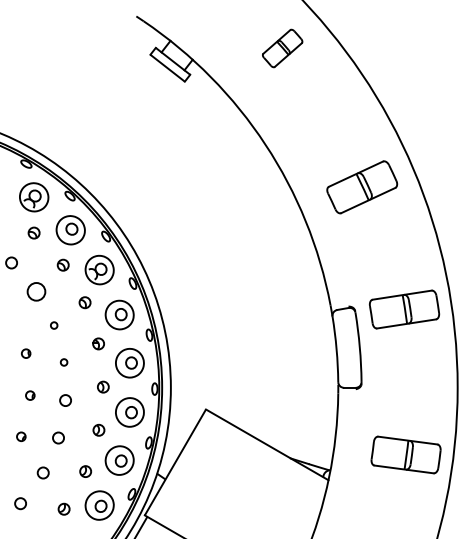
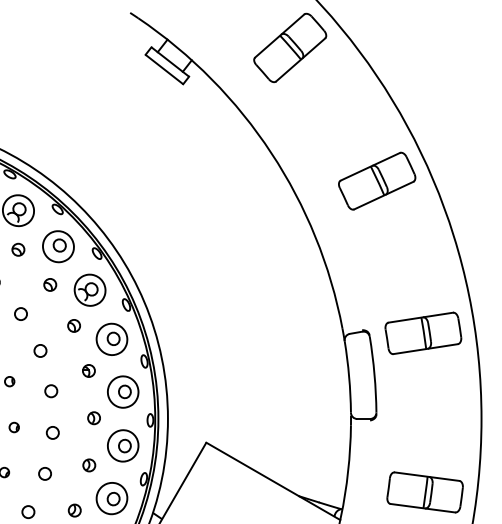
part: (282, 48) -> (289, 47), size x1.67
part: (362, 187) -> (377, 181), moved
circle: (36, 291) -> (21, 313), size x0.62
circle: (53, 325) -> (39, 350), size x1.67
circle: (63, 362) -> (50, 391), size x1.67

